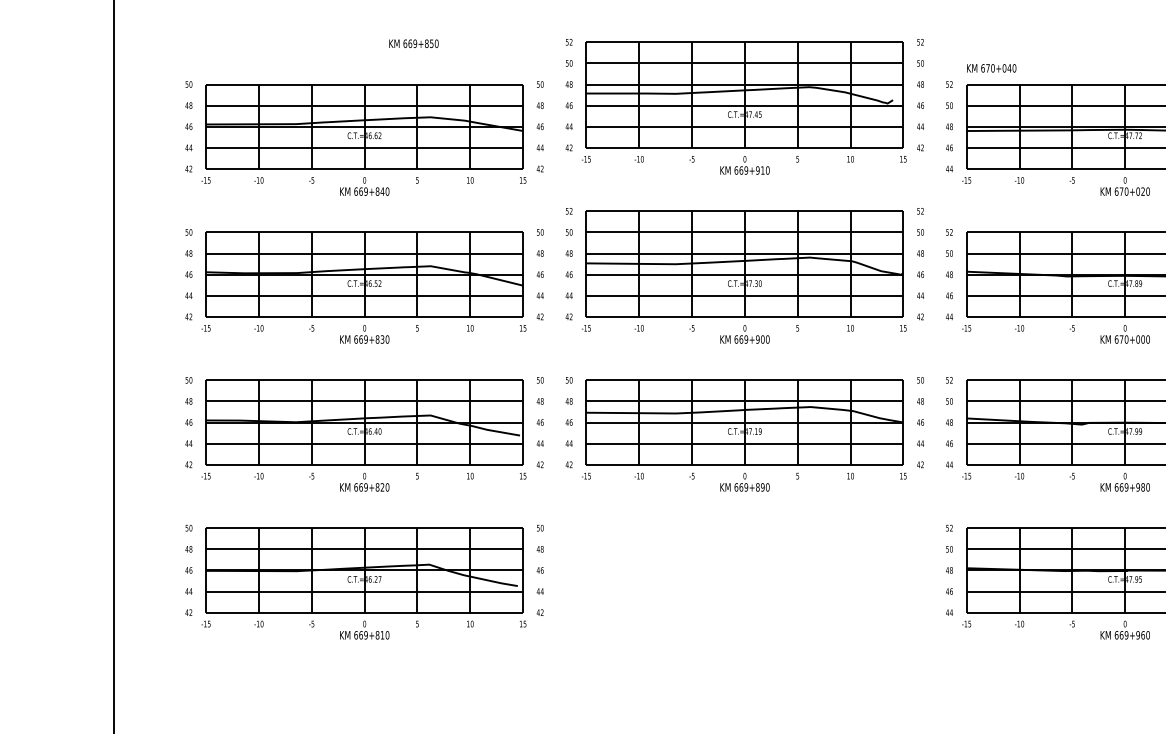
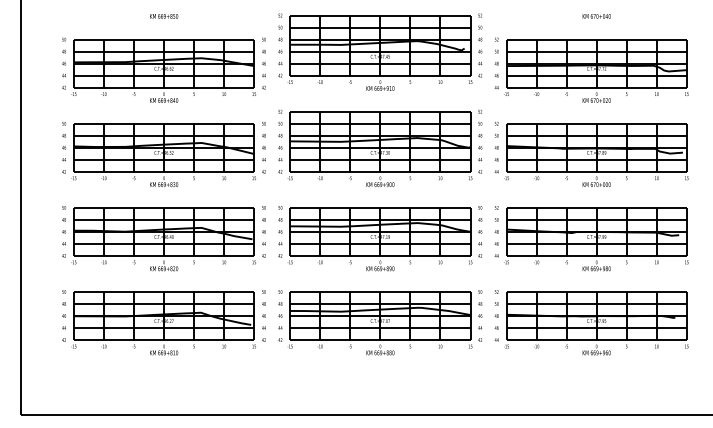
text: (414, 43) -> (164, 16), moved
text: (991, 68) -> (596, 16), moved
part: (745, 581) -> (380, 322), added

